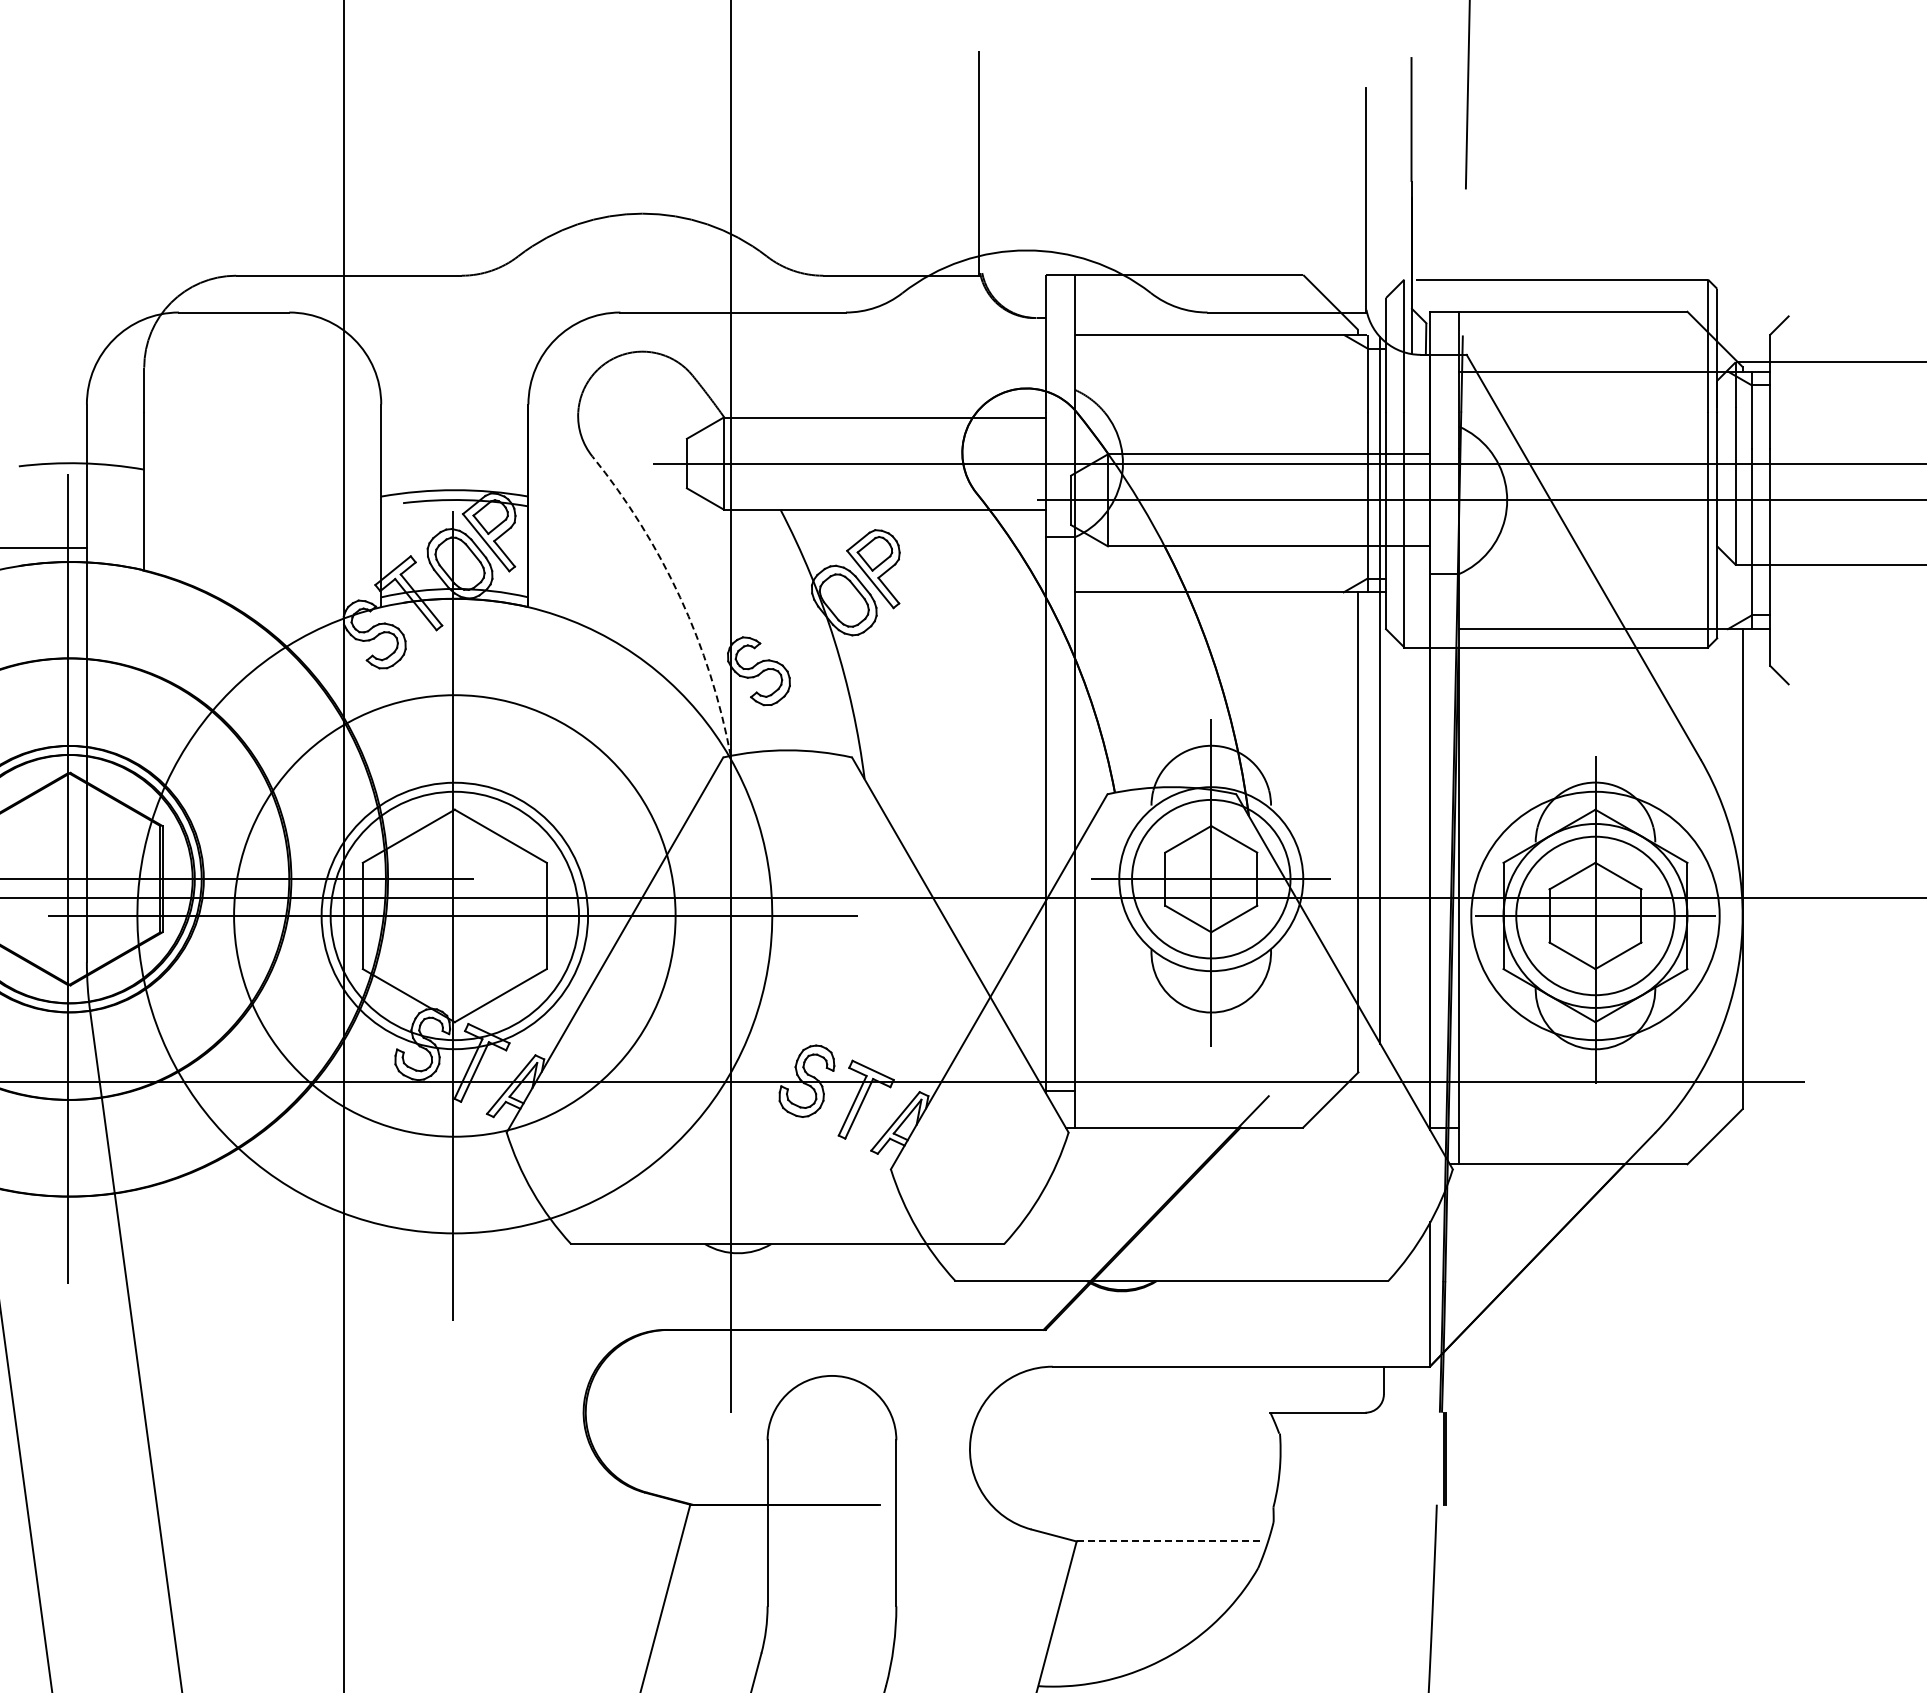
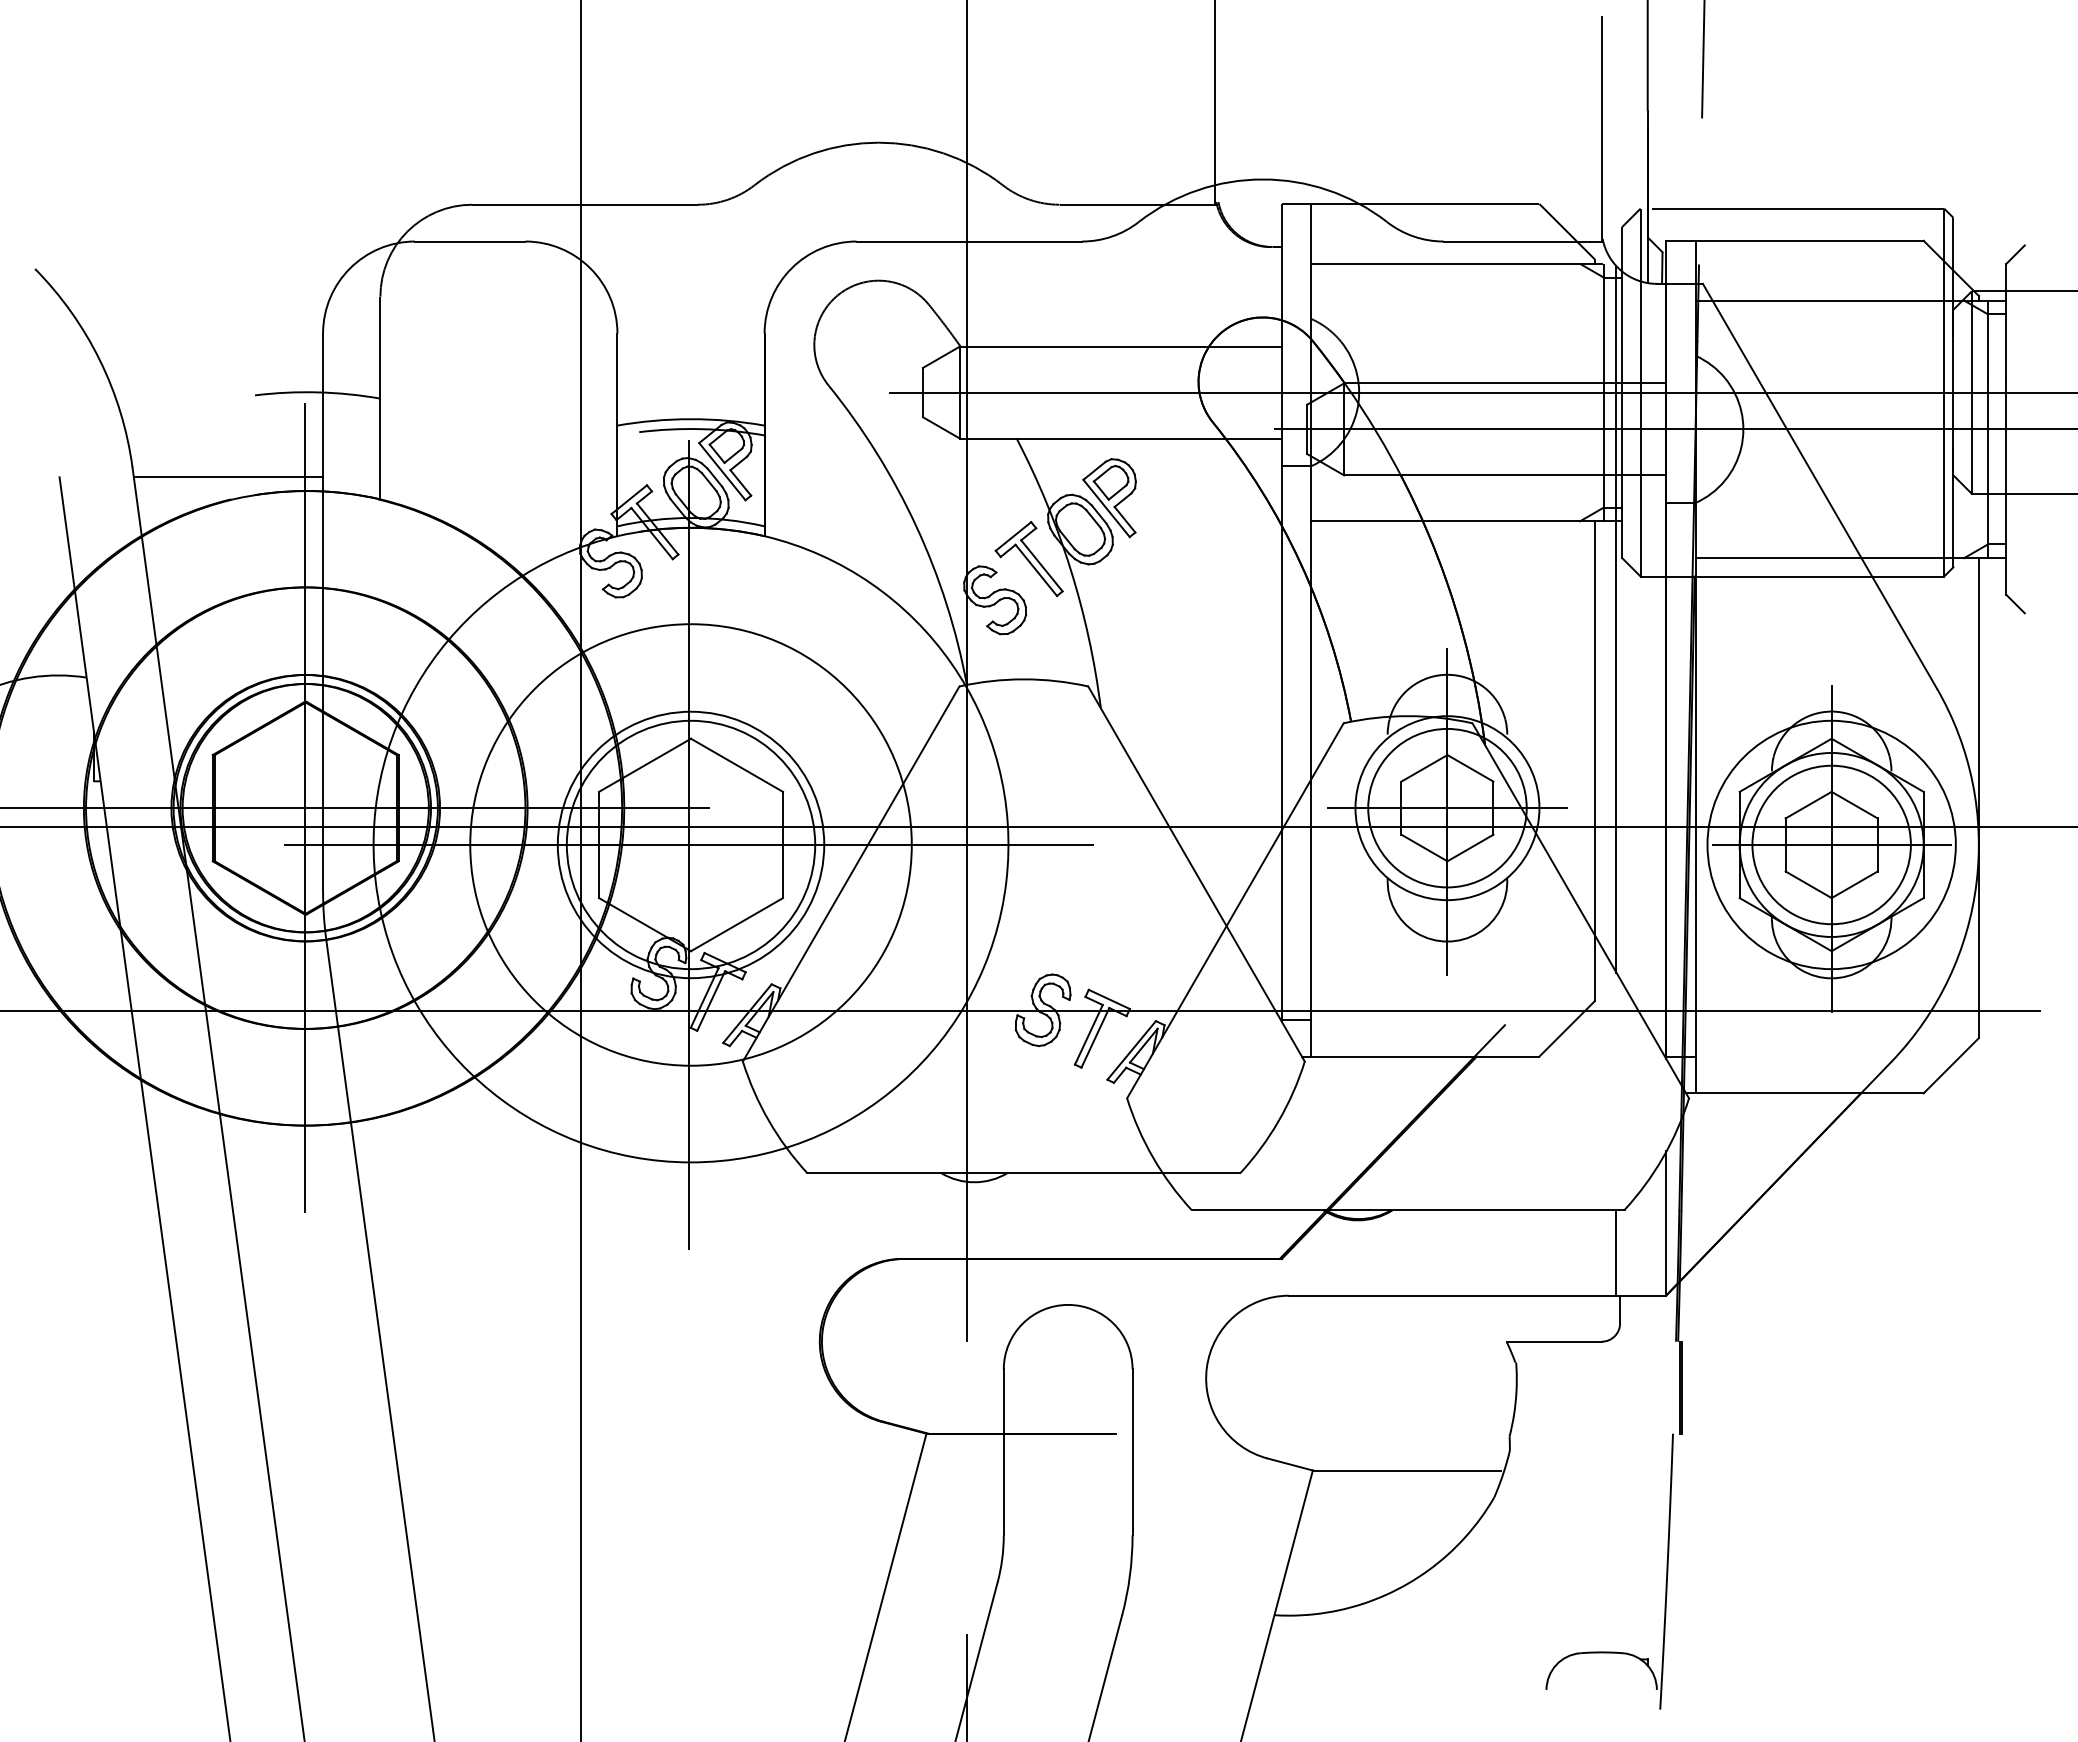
arc: (680, 597) -> (916, 526), dashed -> solid
part: (792, 630) -> (1028, 559), added
line: (1380, 1323) -> (1616, 1252), added
line: (1170, 1541) -> (1406, 1470), dashed -> solid

